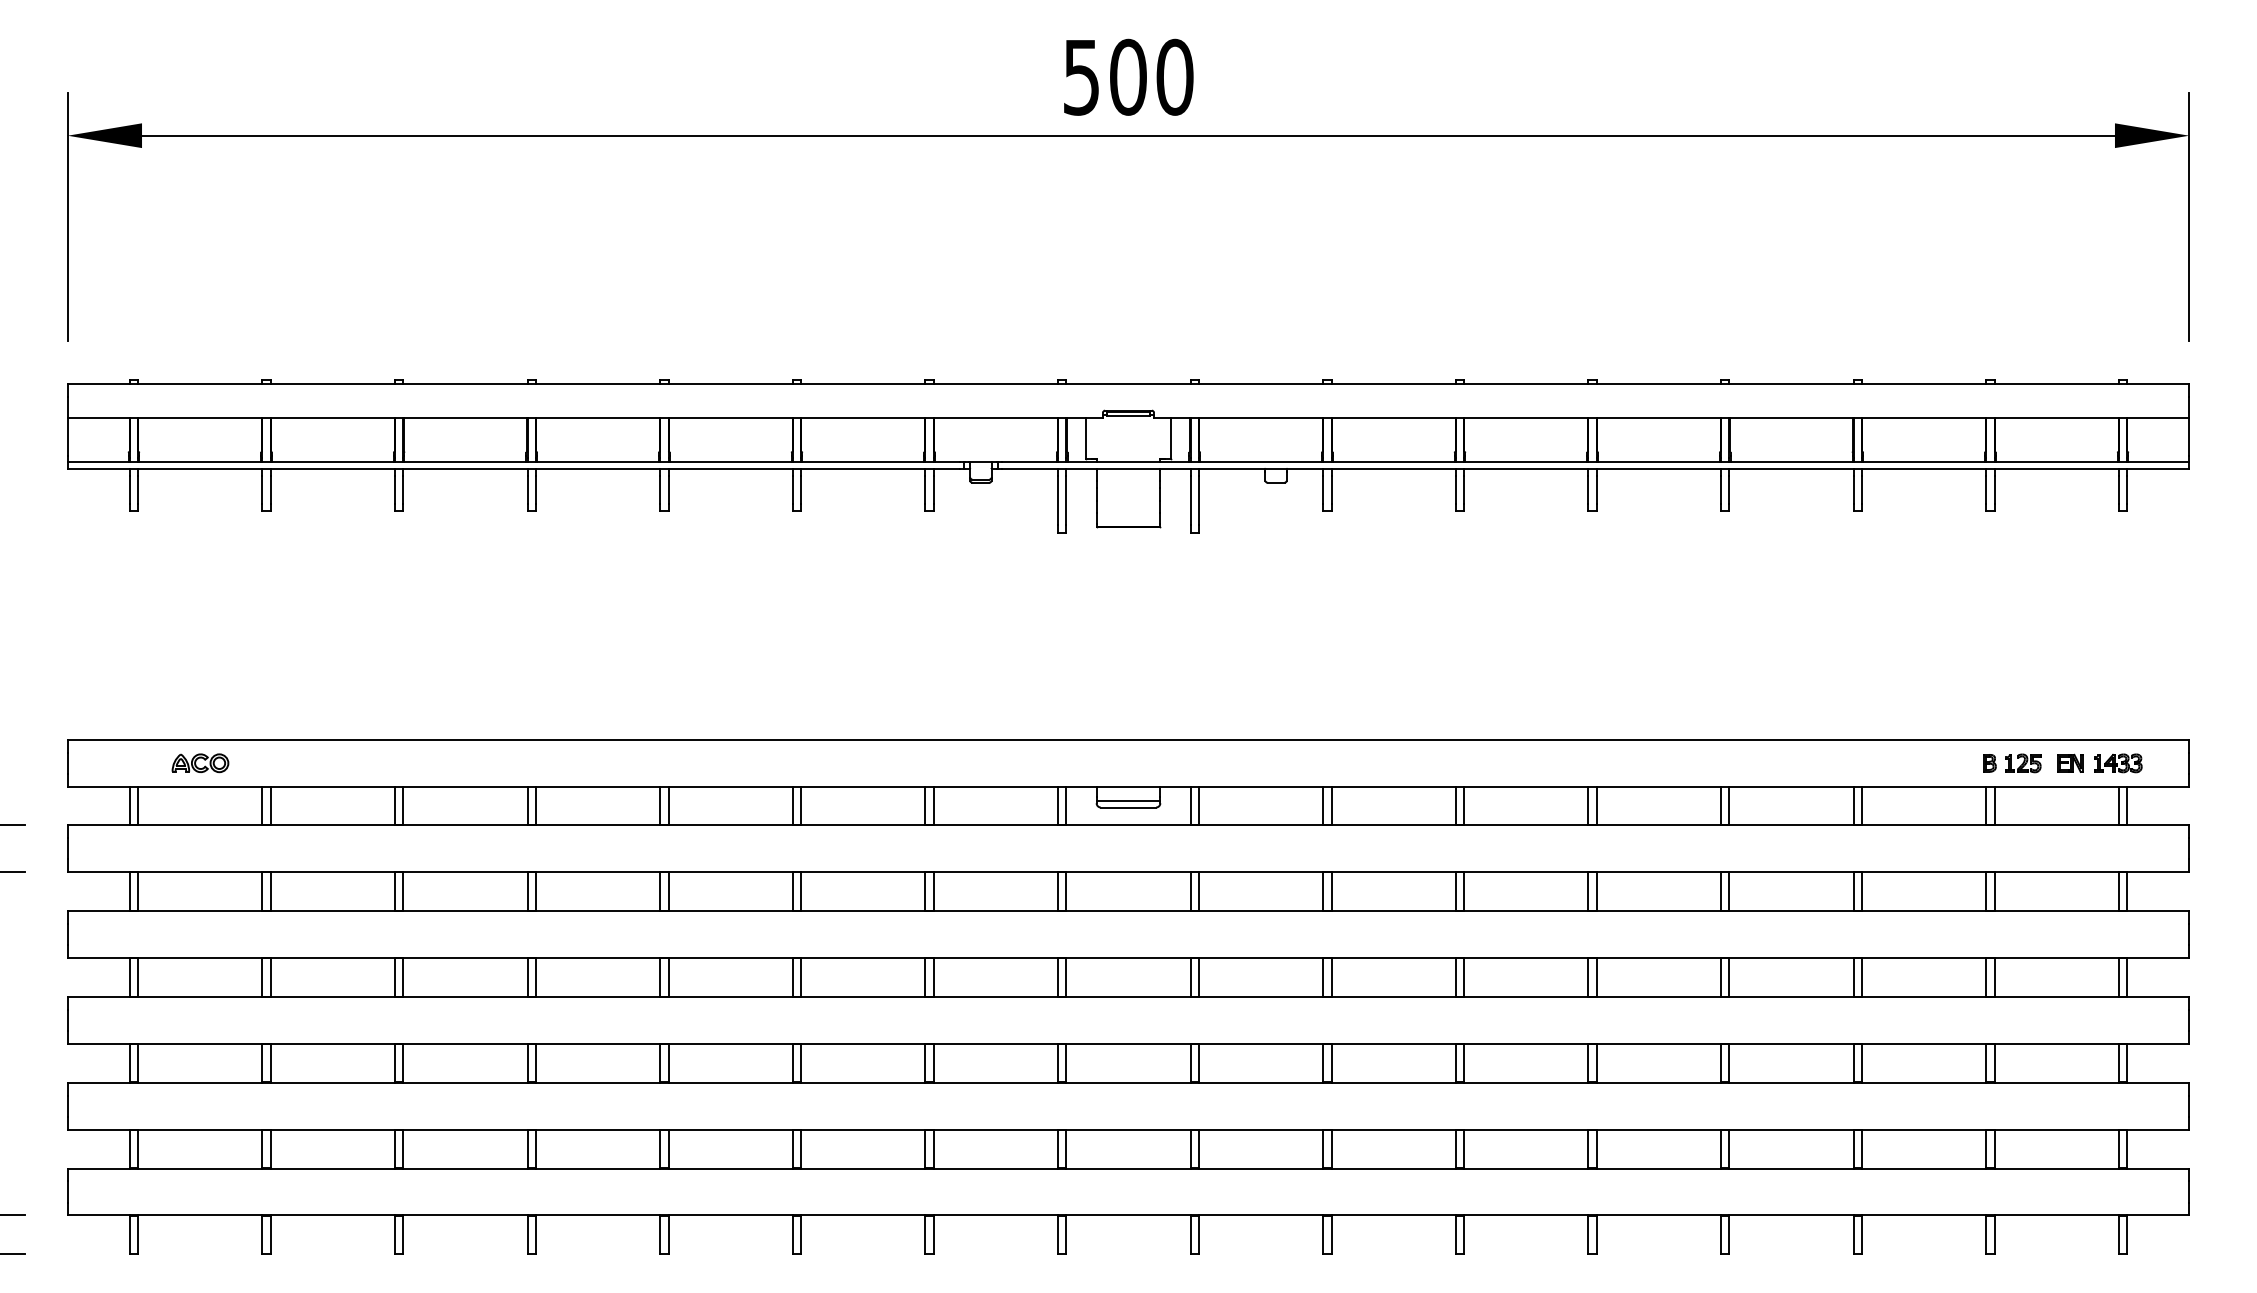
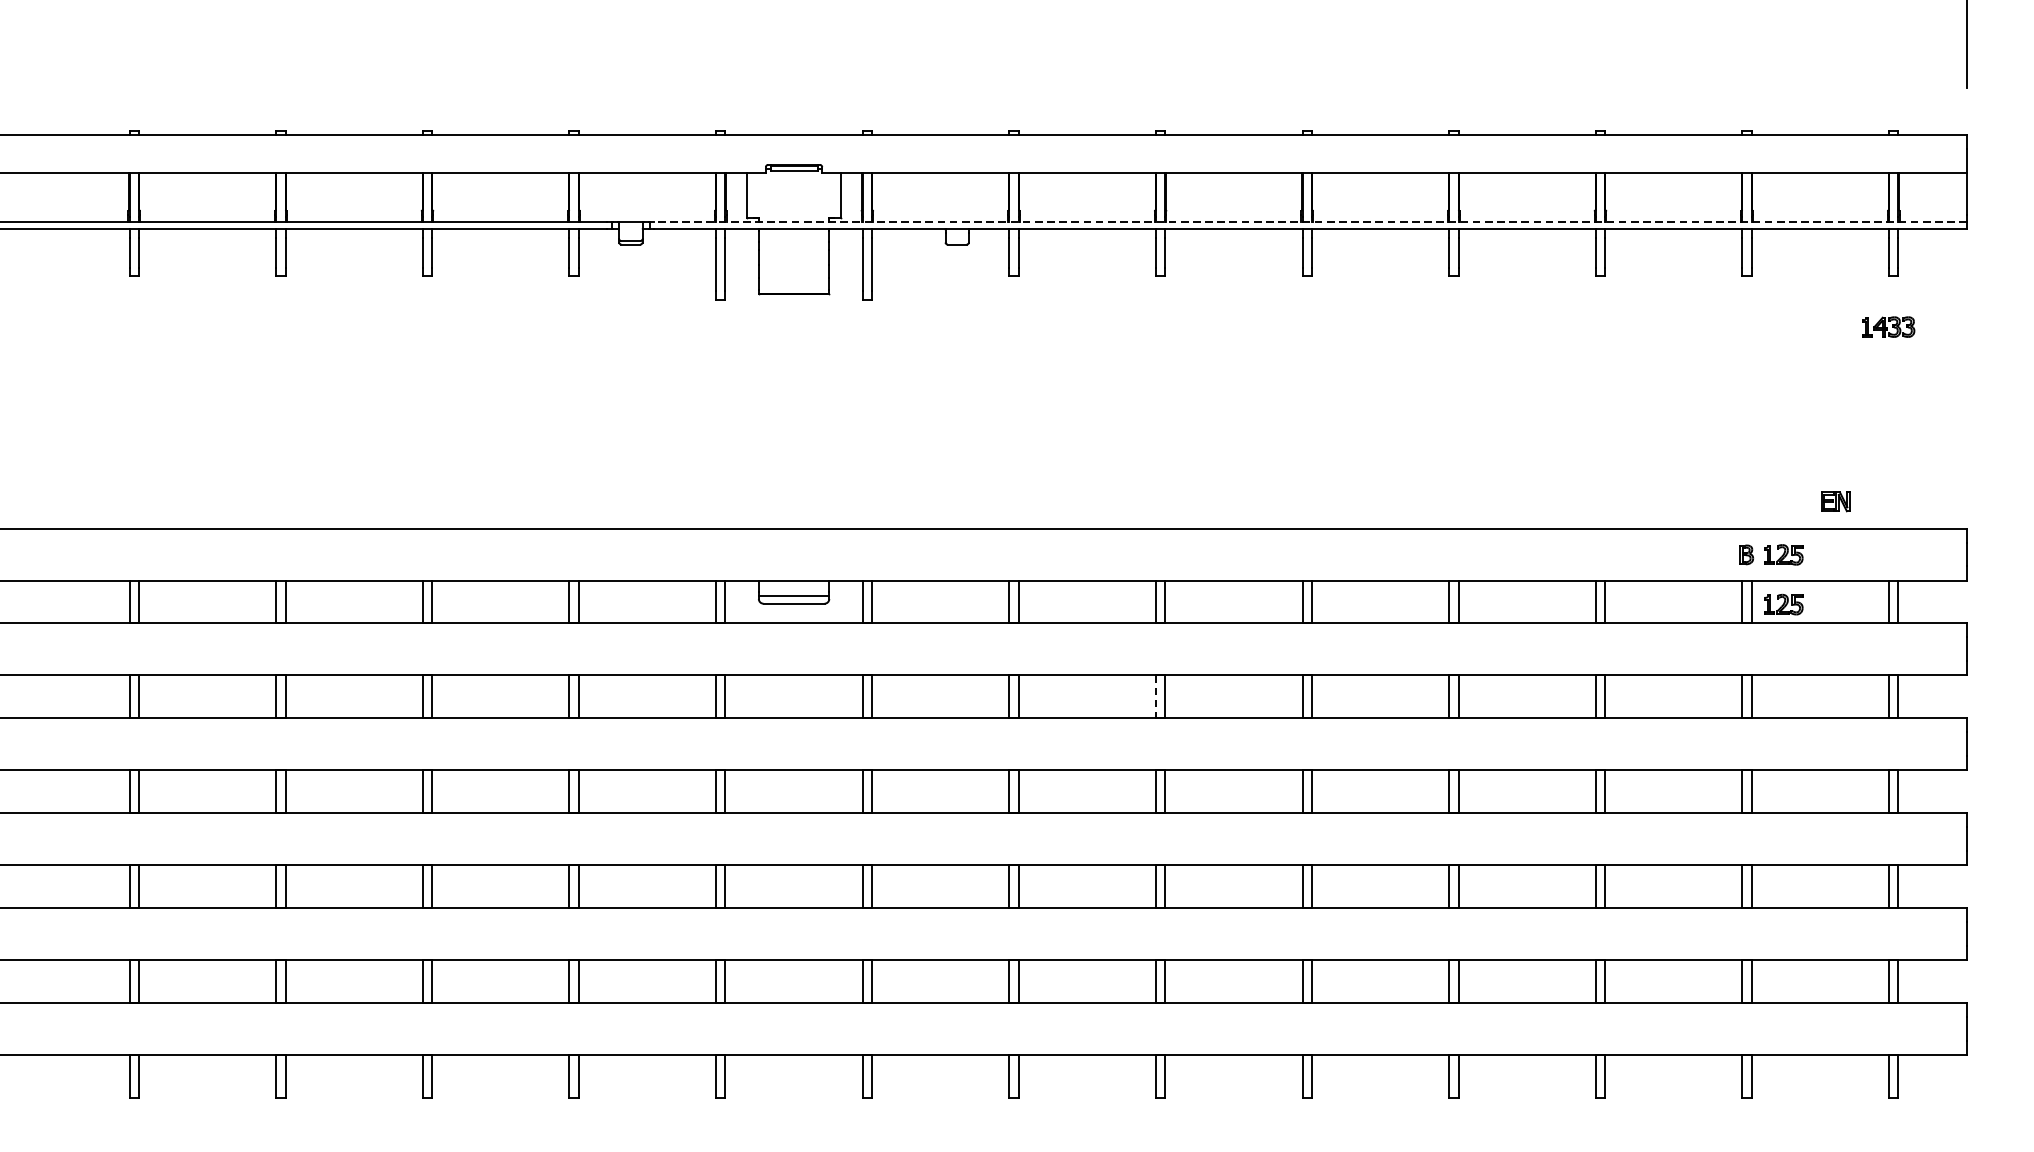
line: (1595, 462) -> (1310, 222), solid -> dashed
part: (2070, 762) -> (1835, 500), moved
part: (2118, 763) -> (1888, 327), moved
part: (2023, 808) -> (1783, 604), added
line: (1455, 892) -> (1155, 697), solid -> dashed

